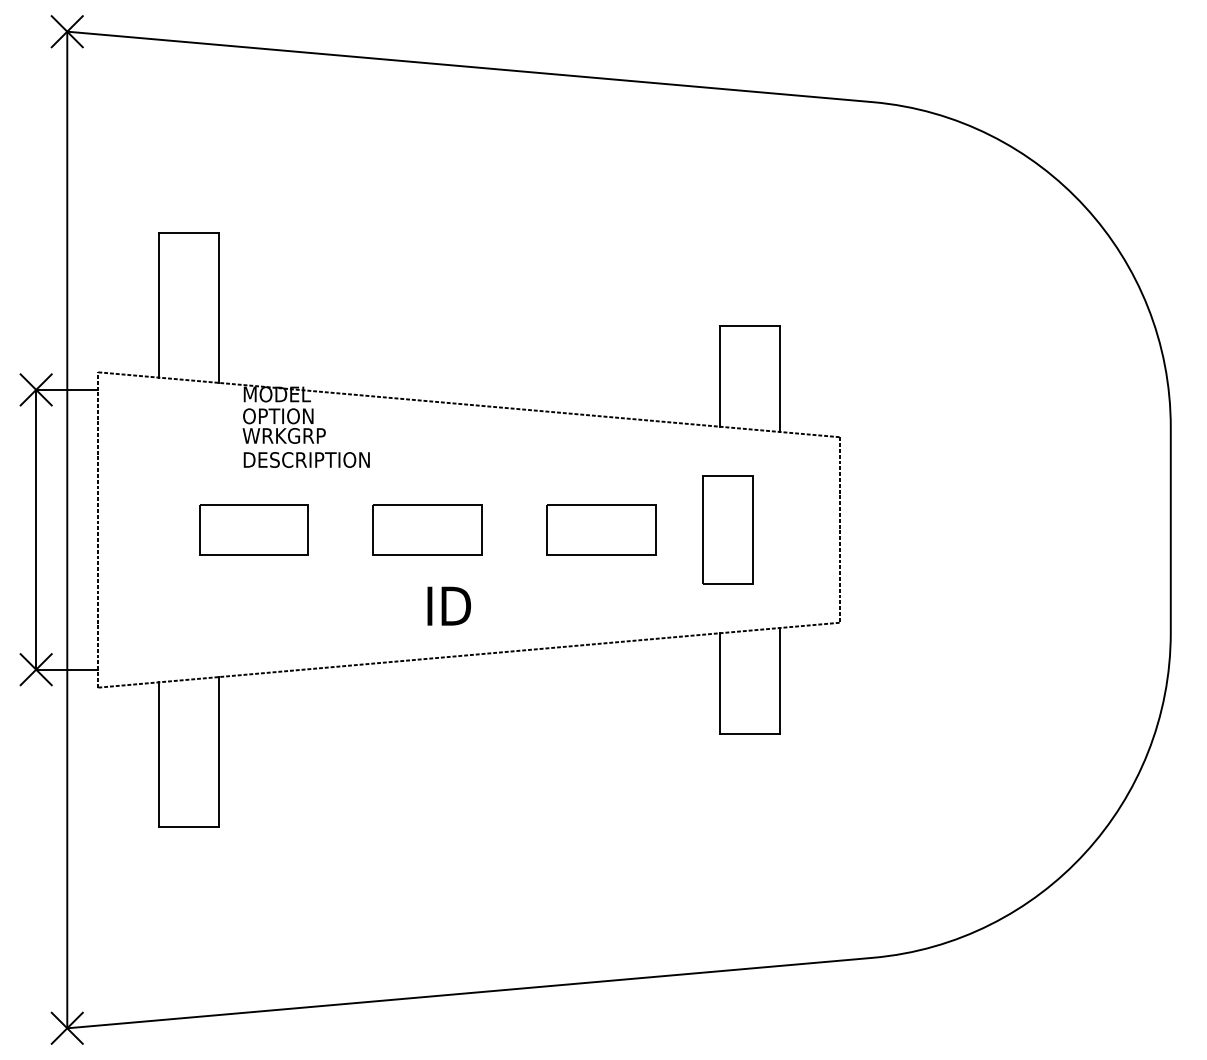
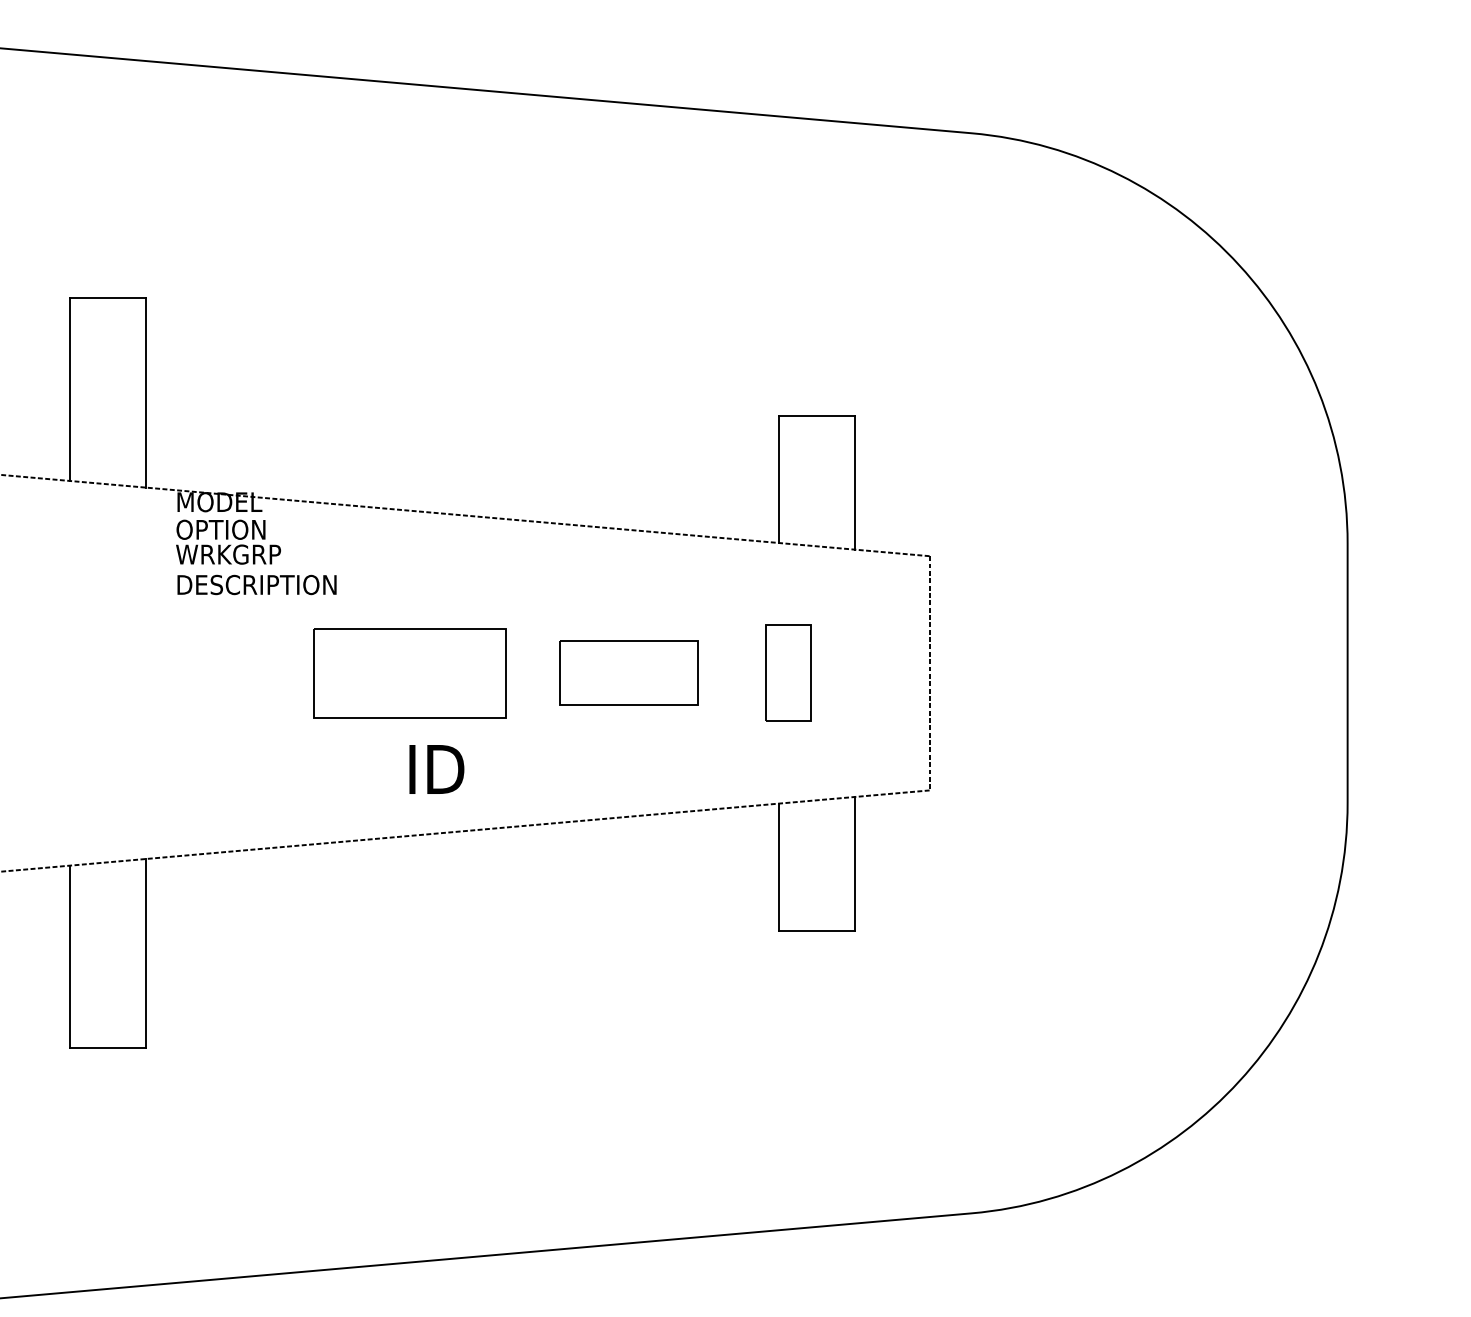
part: (253, 529) -> (189, 672), removed
part: (427, 529) -> (409, 672), size x1.4
part: (727, 529) -> (788, 672), size x0.7

